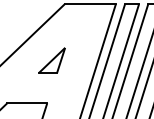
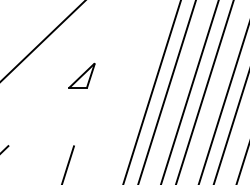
part: (51, 60) -> (81, 75), size x0.6
line: (27, 103) -> (42, 145), removed

